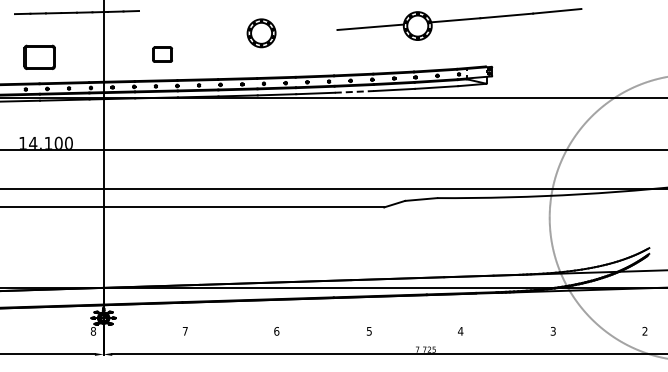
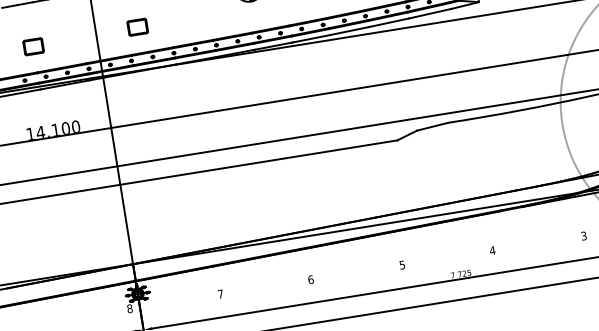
part: (162, 54) -> (137, 27), moved
part: (39, 57) -> (33, 46), size x0.62
line: (354, 91) -> (349, 30), dashed -> solid

